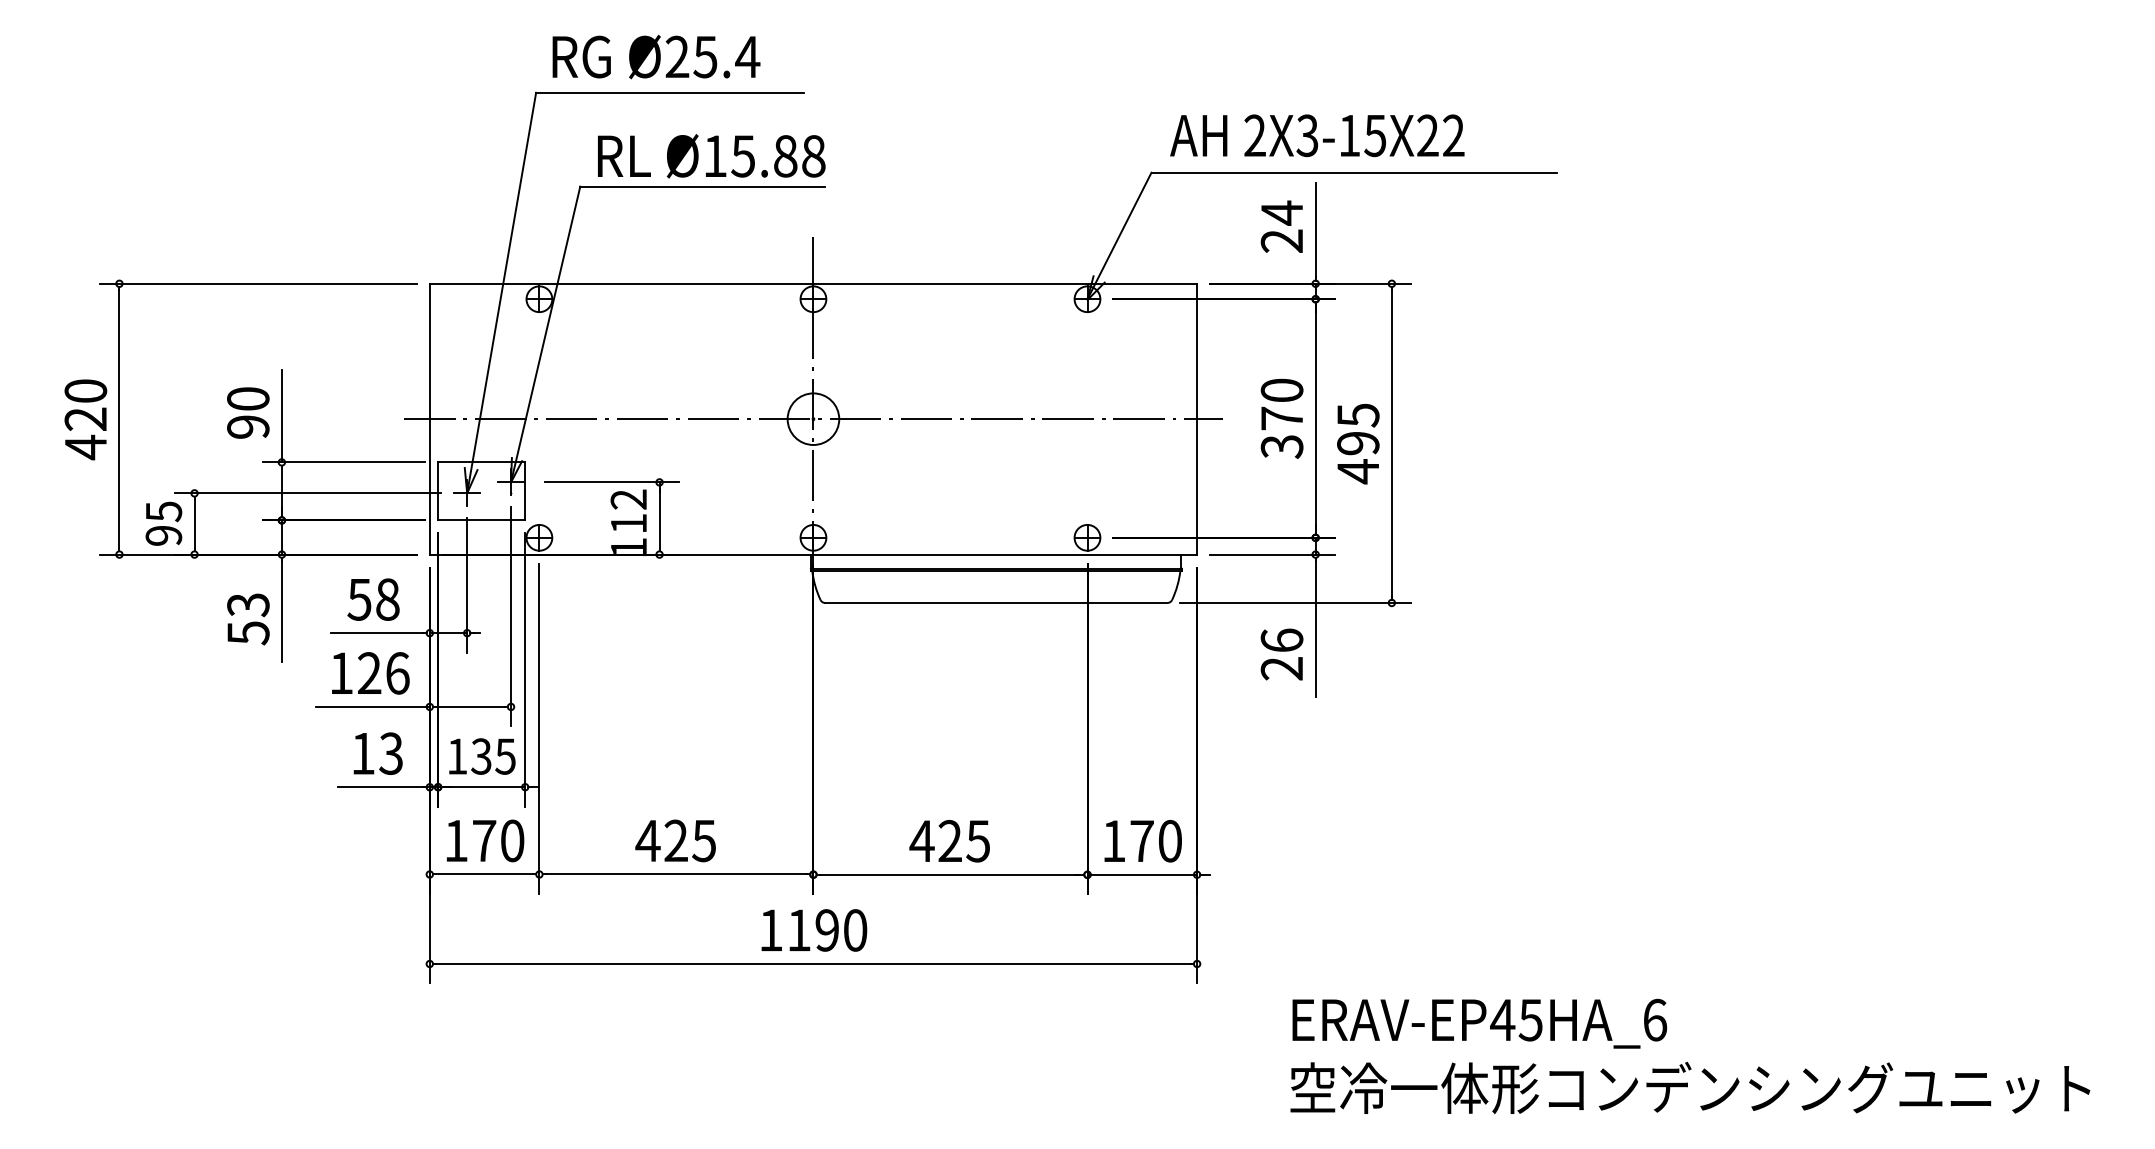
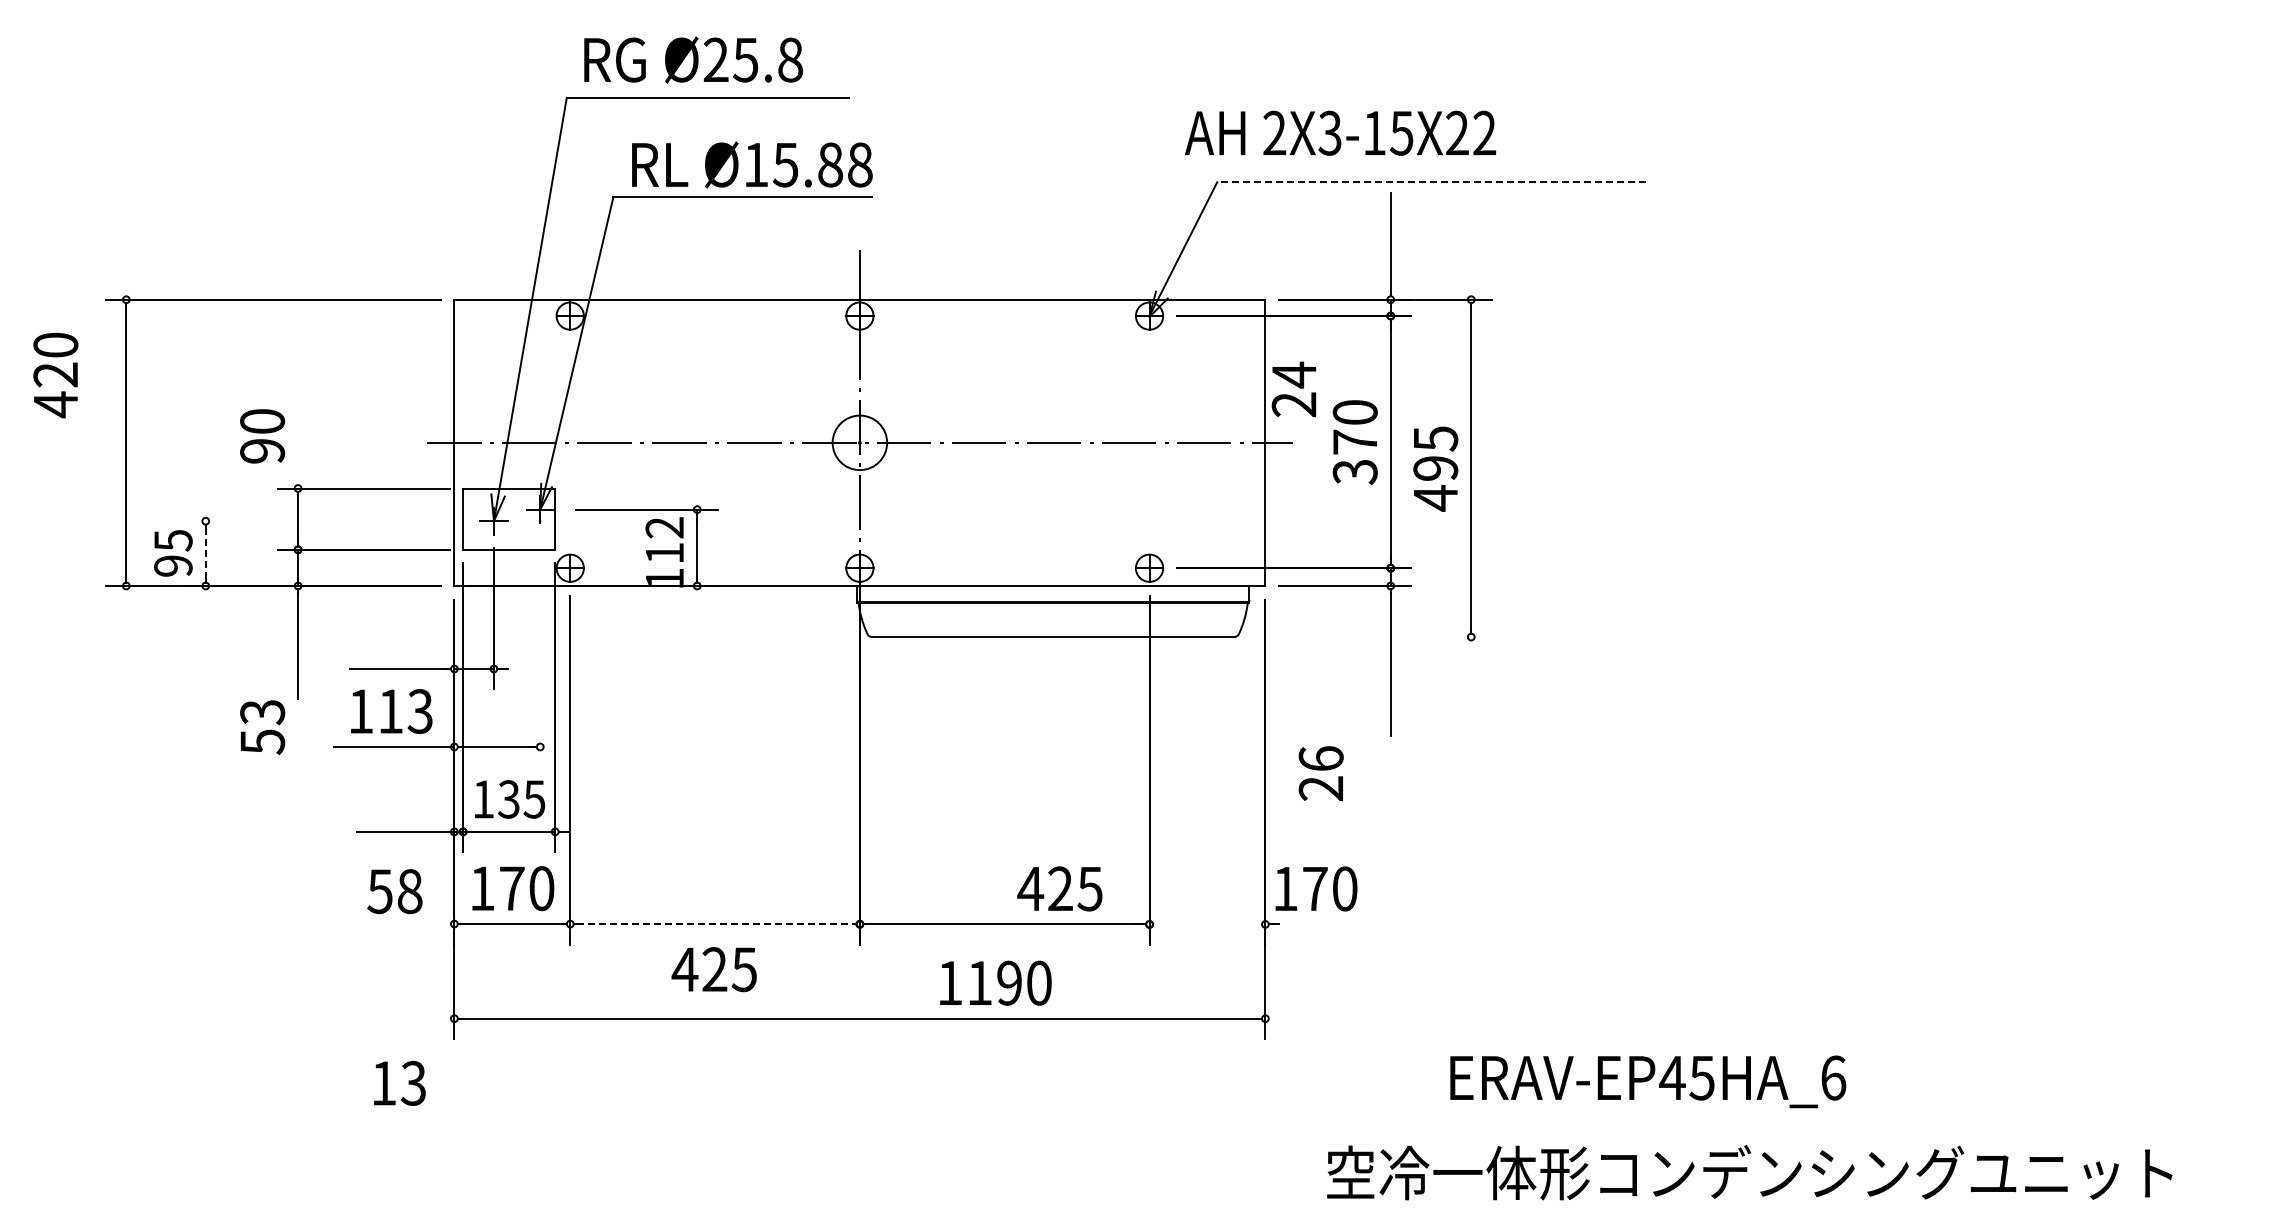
text: (747, 56) -> (790, 59), Ø25.4 -> Ø25.8
text: (1317, 135) -> (1340, 132), moved
line: (1354, 172) -> (1431, 182), solid -> dashed
text: (1281, 225) -> (1293, 388), moved
line: (282, 416) -> (298, 439), removed
text: (85, 419) -> (55, 375), moved
line: (307, 493) -> (325, 521), removed
line: (194, 523) -> (205, 553), solid -> dashed
text: (373, 599) -> (394, 891), moved
line: (1295, 603) -> (1369, 637), removed
line: (511, 616) -> (540, 651), removed
text: (248, 619) -> (262, 727), moved
text: (1281, 654) -> (1320, 773), moved
text: (383, 673) -> (405, 711), 126 -> 113
text: (377, 752) -> (399, 1082), moved
text: (674, 840) -> (713, 969), moved
text: (949, 840) -> (1059, 888), moved
text: (1143, 840) -> (1316, 888), moved
line: (676, 874) -> (715, 924), solid -> dashed
line: (1142, 874) -> (1207, 924), removed
text: (814, 929) -> (995, 982), moved
text: (1480, 1023) -> (1648, 1081), moved
text: (1690, 1087) -> (1749, 1172), moved

